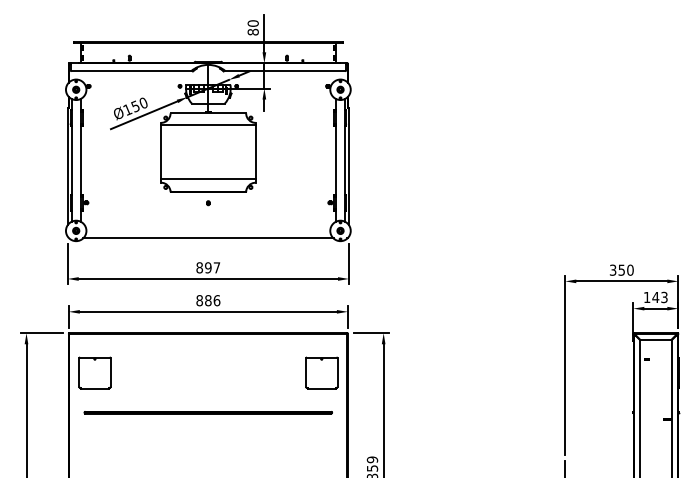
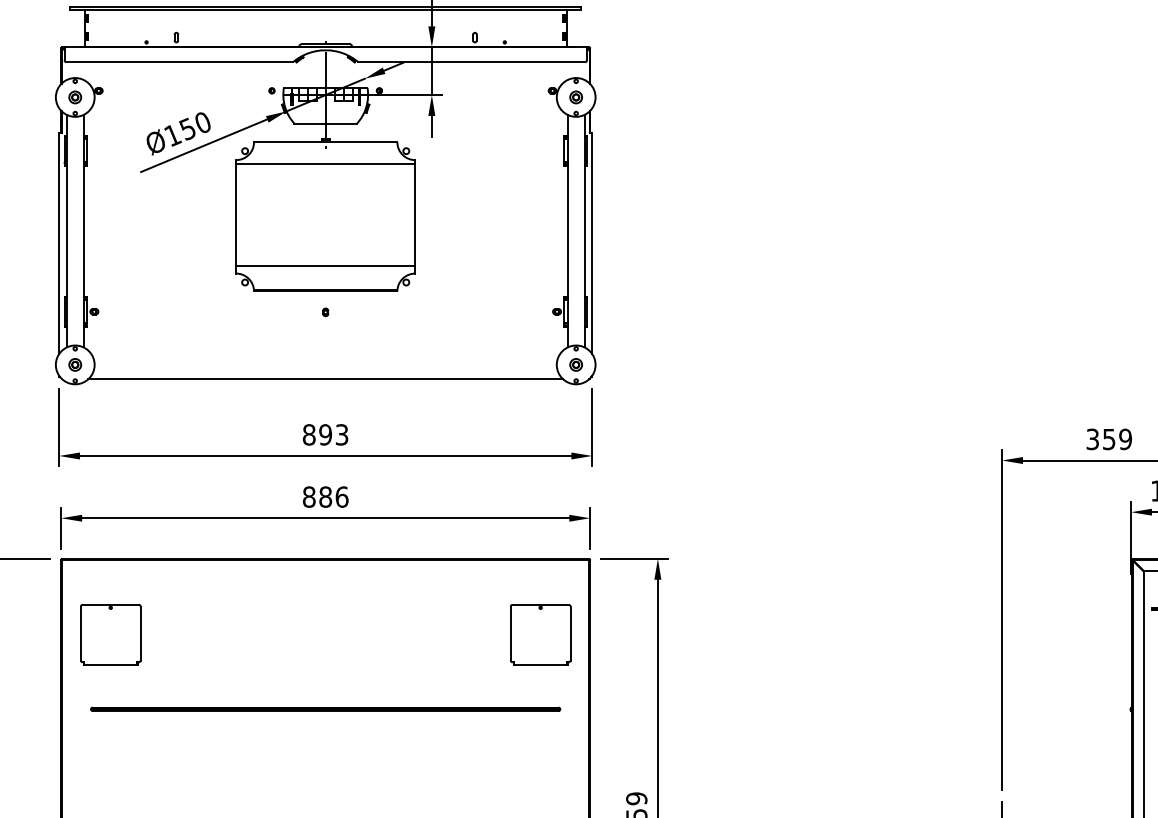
text: (216, 267) -> (341, 434), 897 -> 893
text: (630, 270) -> (1125, 439), 350 -> 359

